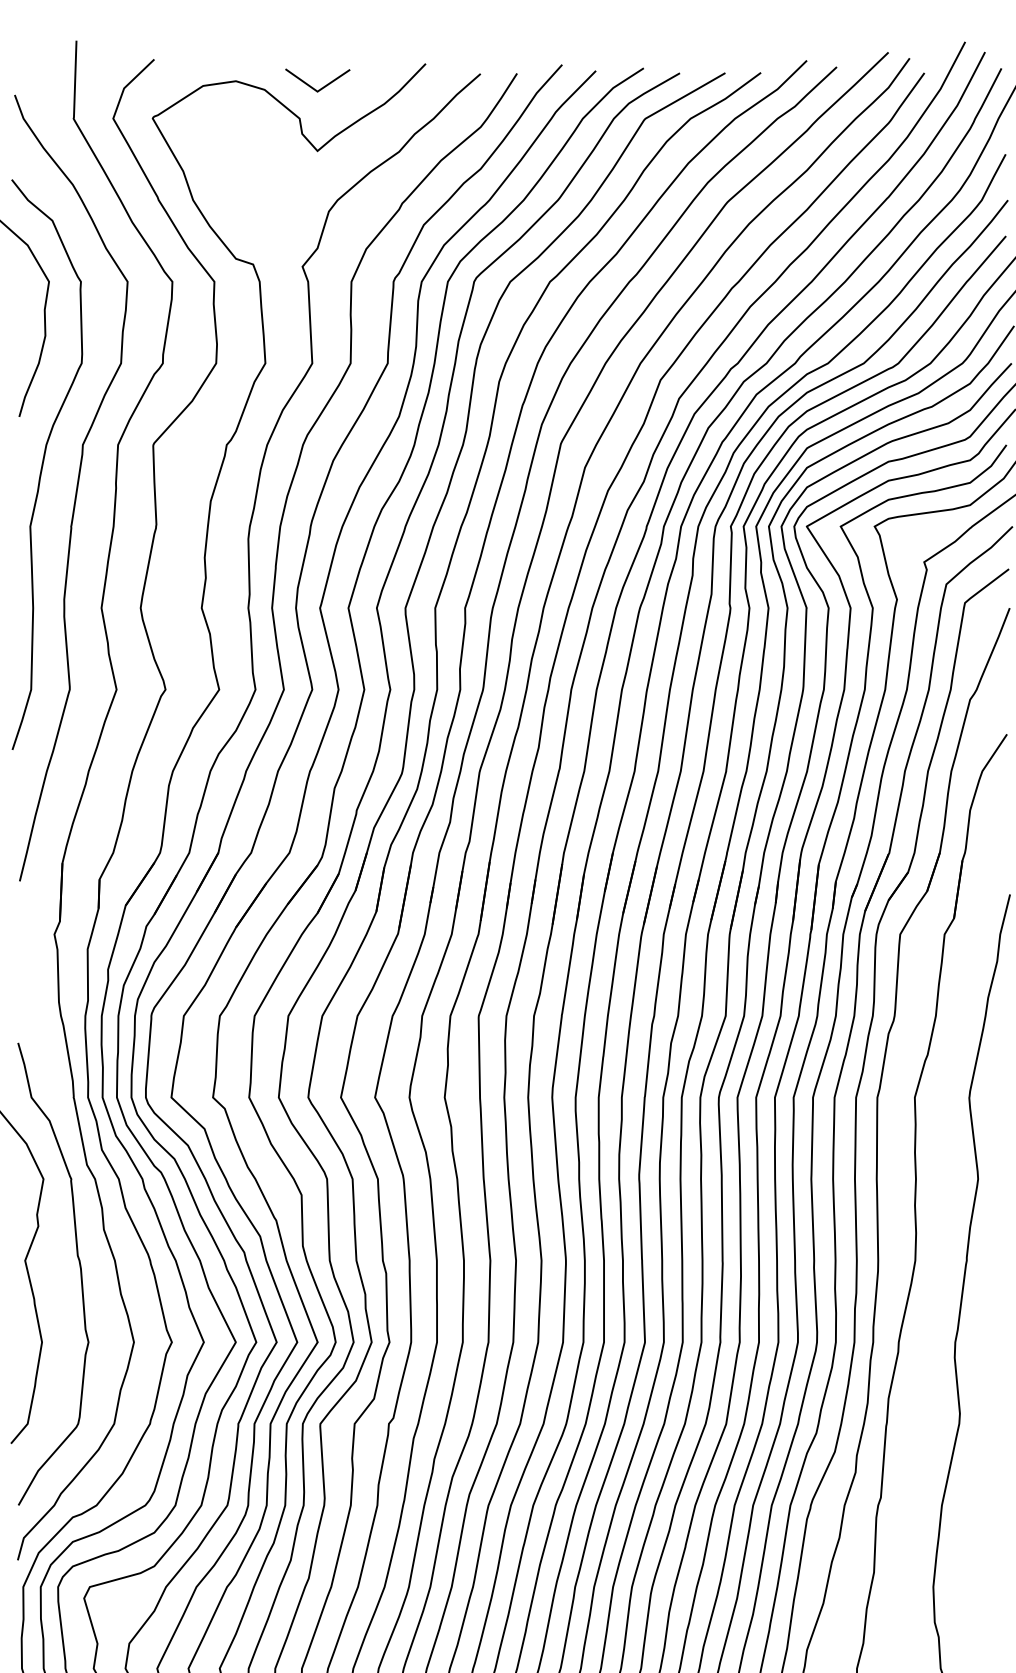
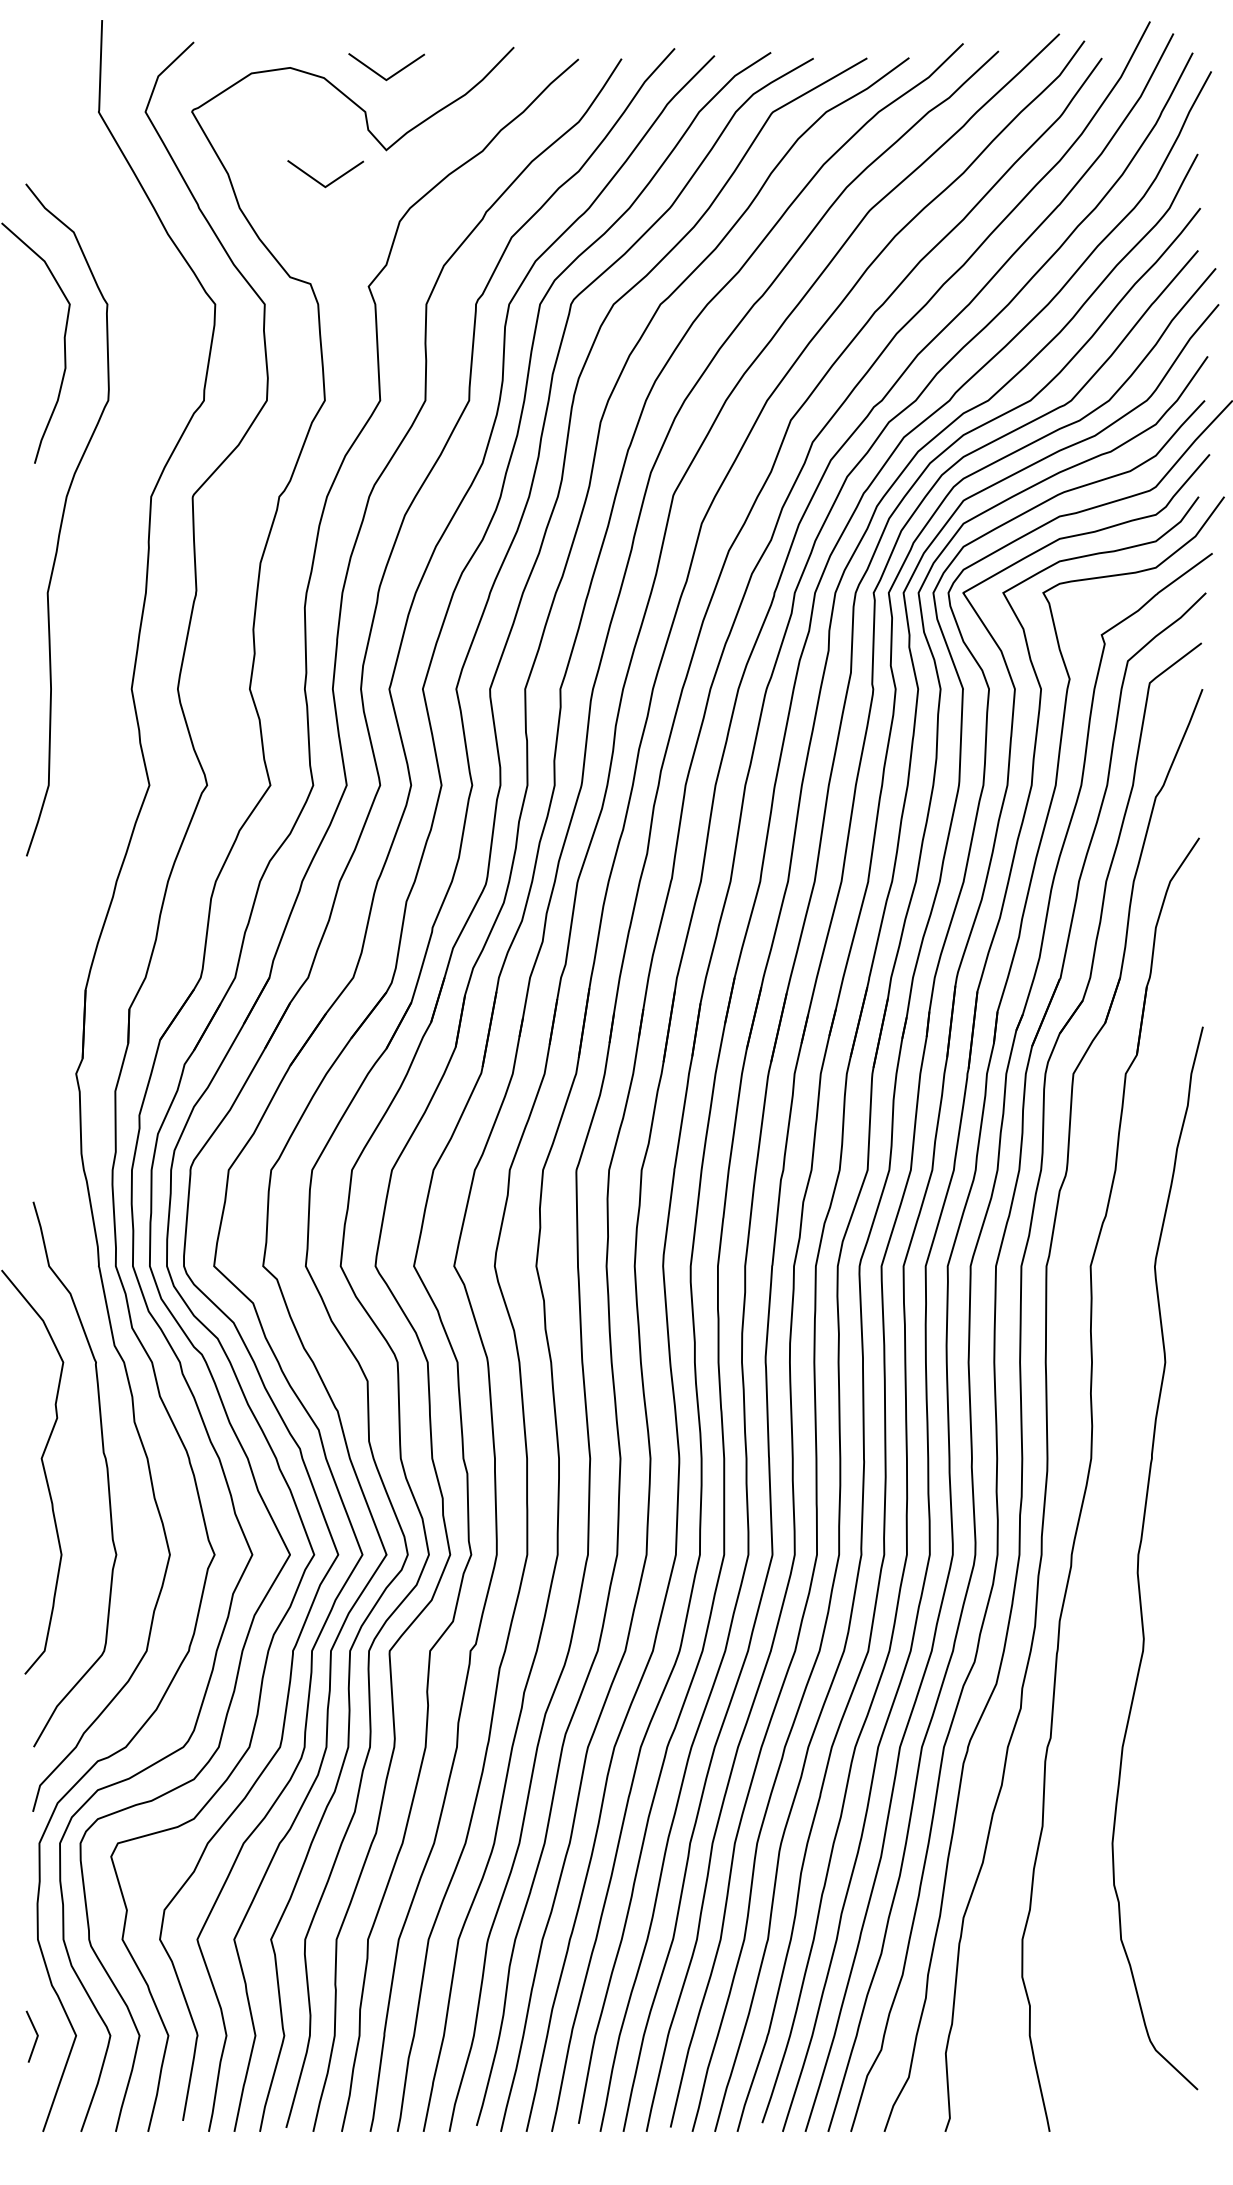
line: (260, 177) -> (319, 181), added
curve: (75, 489) -> (101, 549), removed

